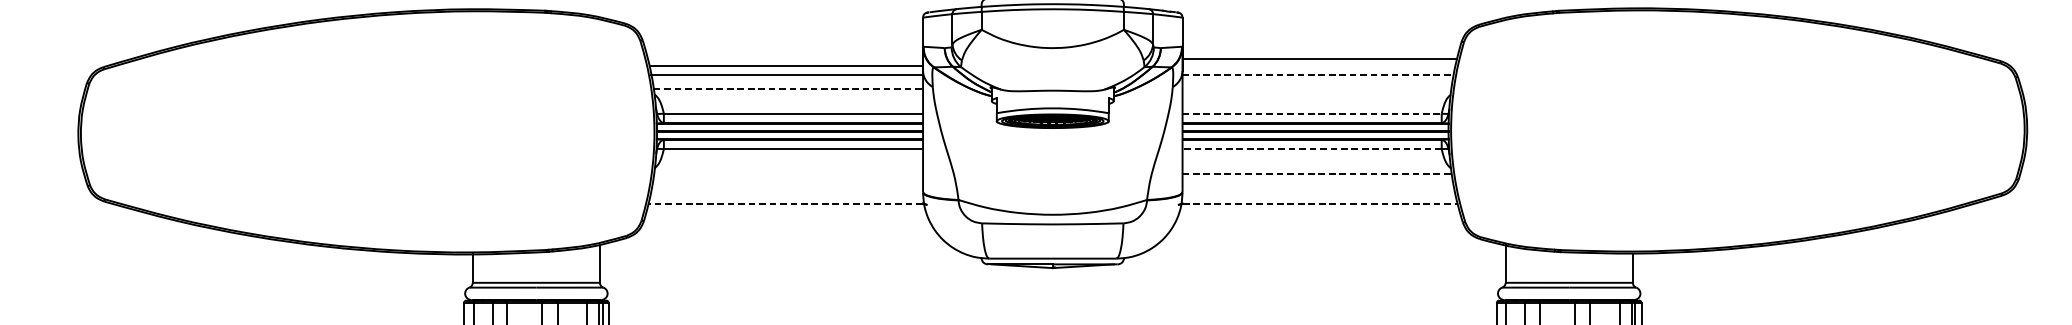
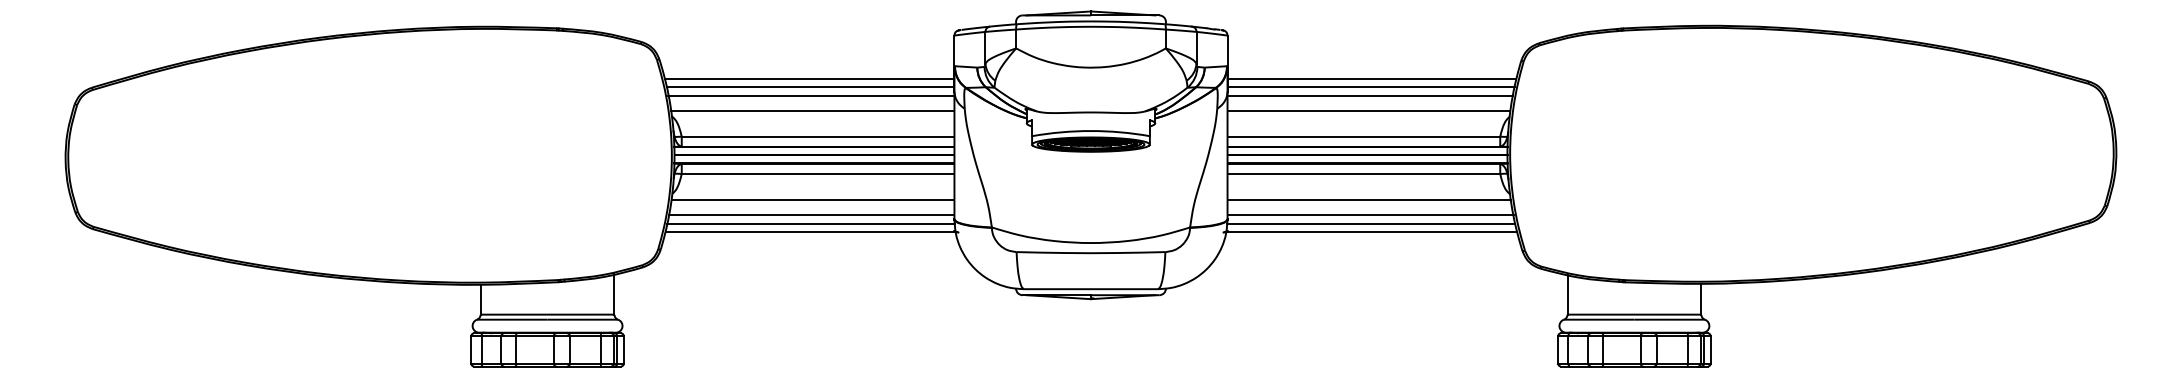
line: (785, 59) -> (809, 79), added
line: (1318, 66) -> (1370, 87), added
line: (1318, 74) -> (1370, 95), dashed -> solid
line: (788, 88) -> (812, 110), dashed -> solid
line: (1316, 88) -> (1368, 110), added
line: (1312, 113) -> (1364, 136), dashed -> solid
line: (1311, 149) -> (1363, 174), dashed -> solid
line: (788, 173) -> (812, 199), added
line: (1317, 173) -> (1369, 199), dashed -> solid
line: (787, 188) -> (811, 215), added
line: (1318, 188) -> (1370, 215), added
line: (786, 196) -> (810, 223), added
line: (1319, 196) -> (1371, 223), added
line: (785, 203) -> (809, 231), dashed -> solid
line: (1320, 203) -> (1372, 231), dashed -> solid

